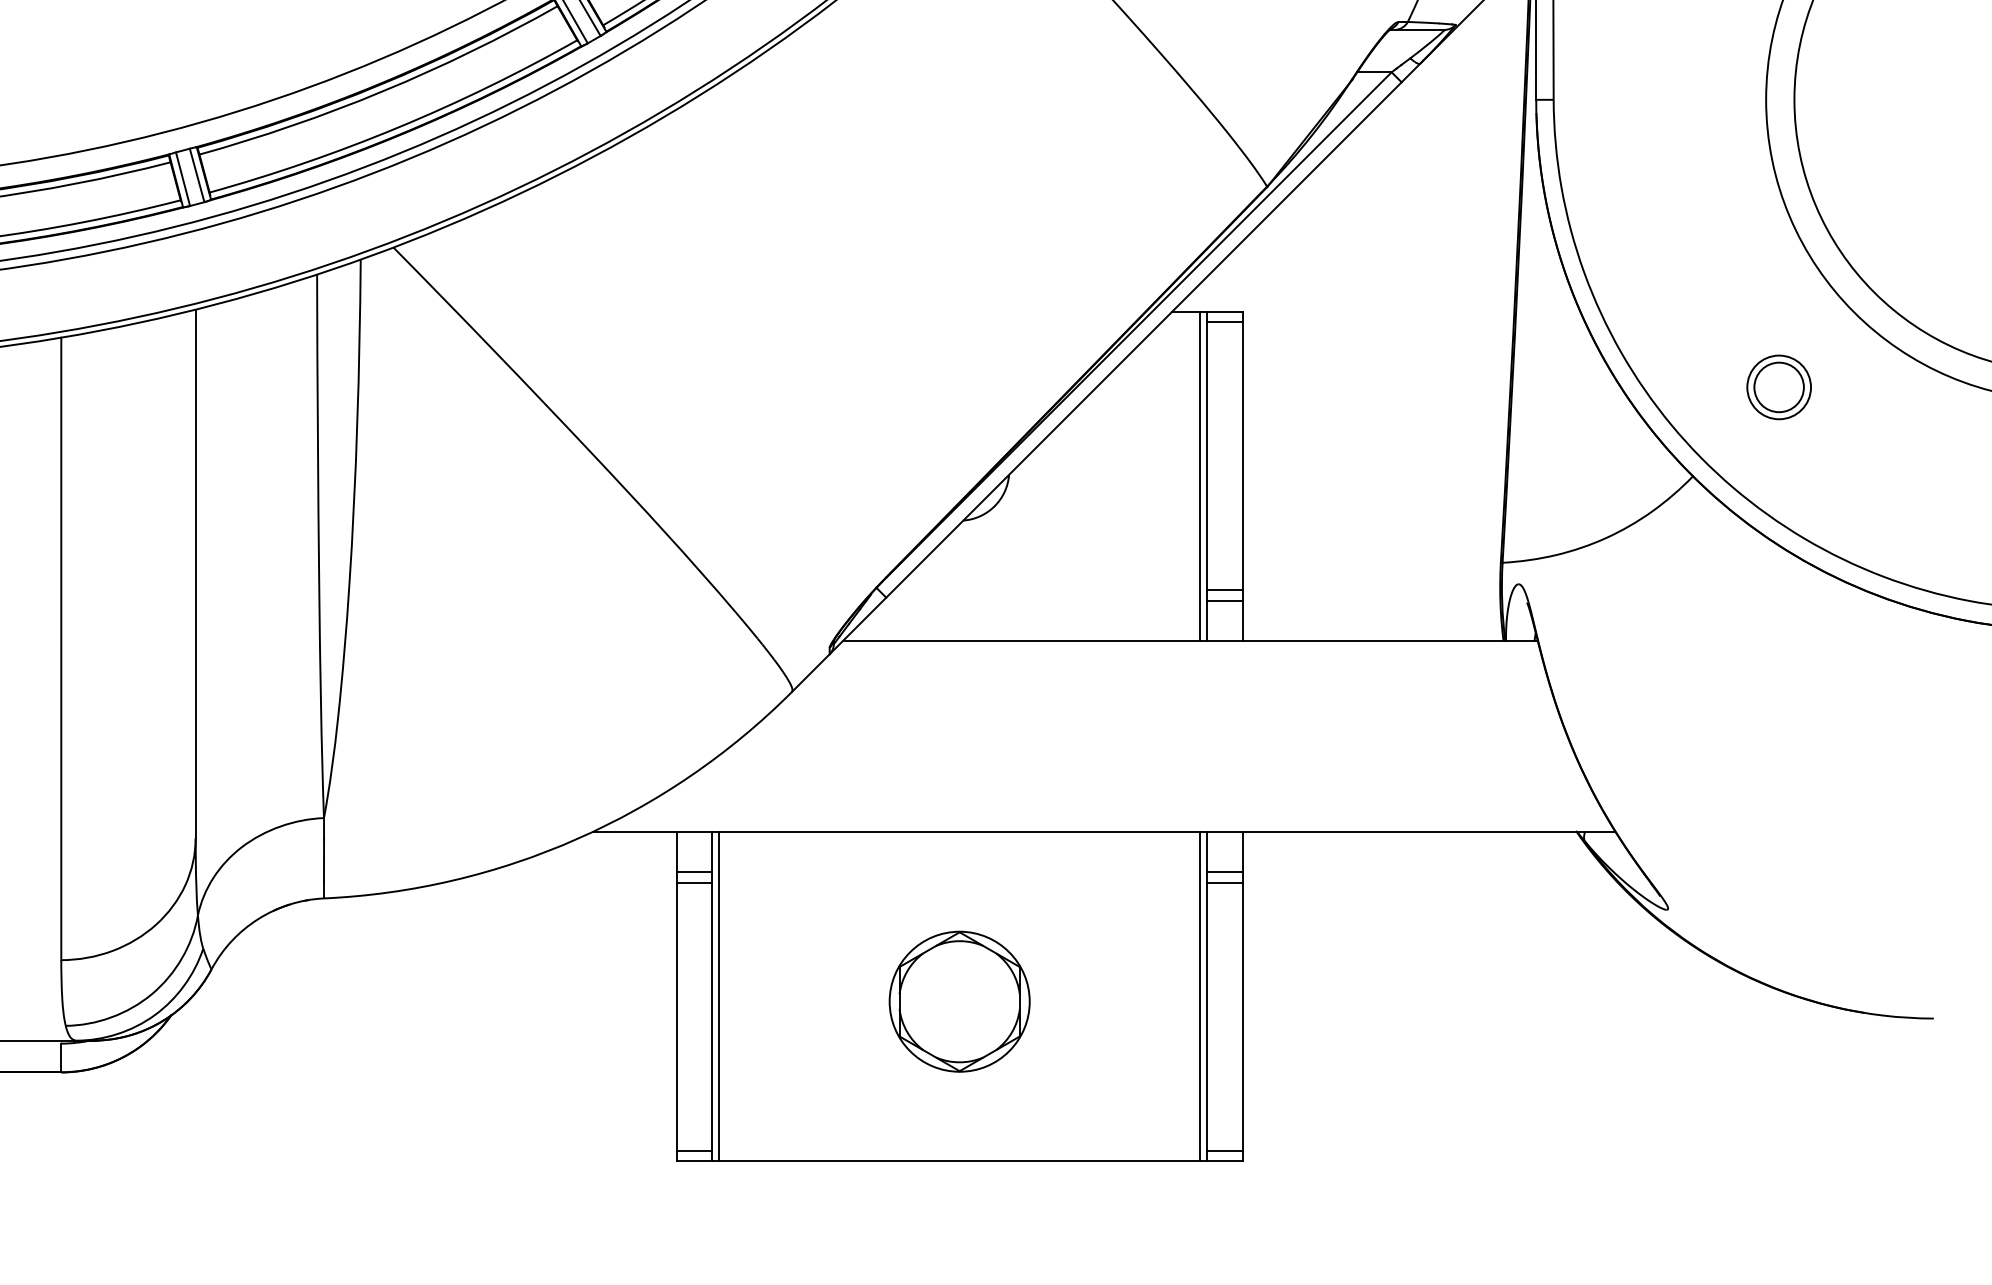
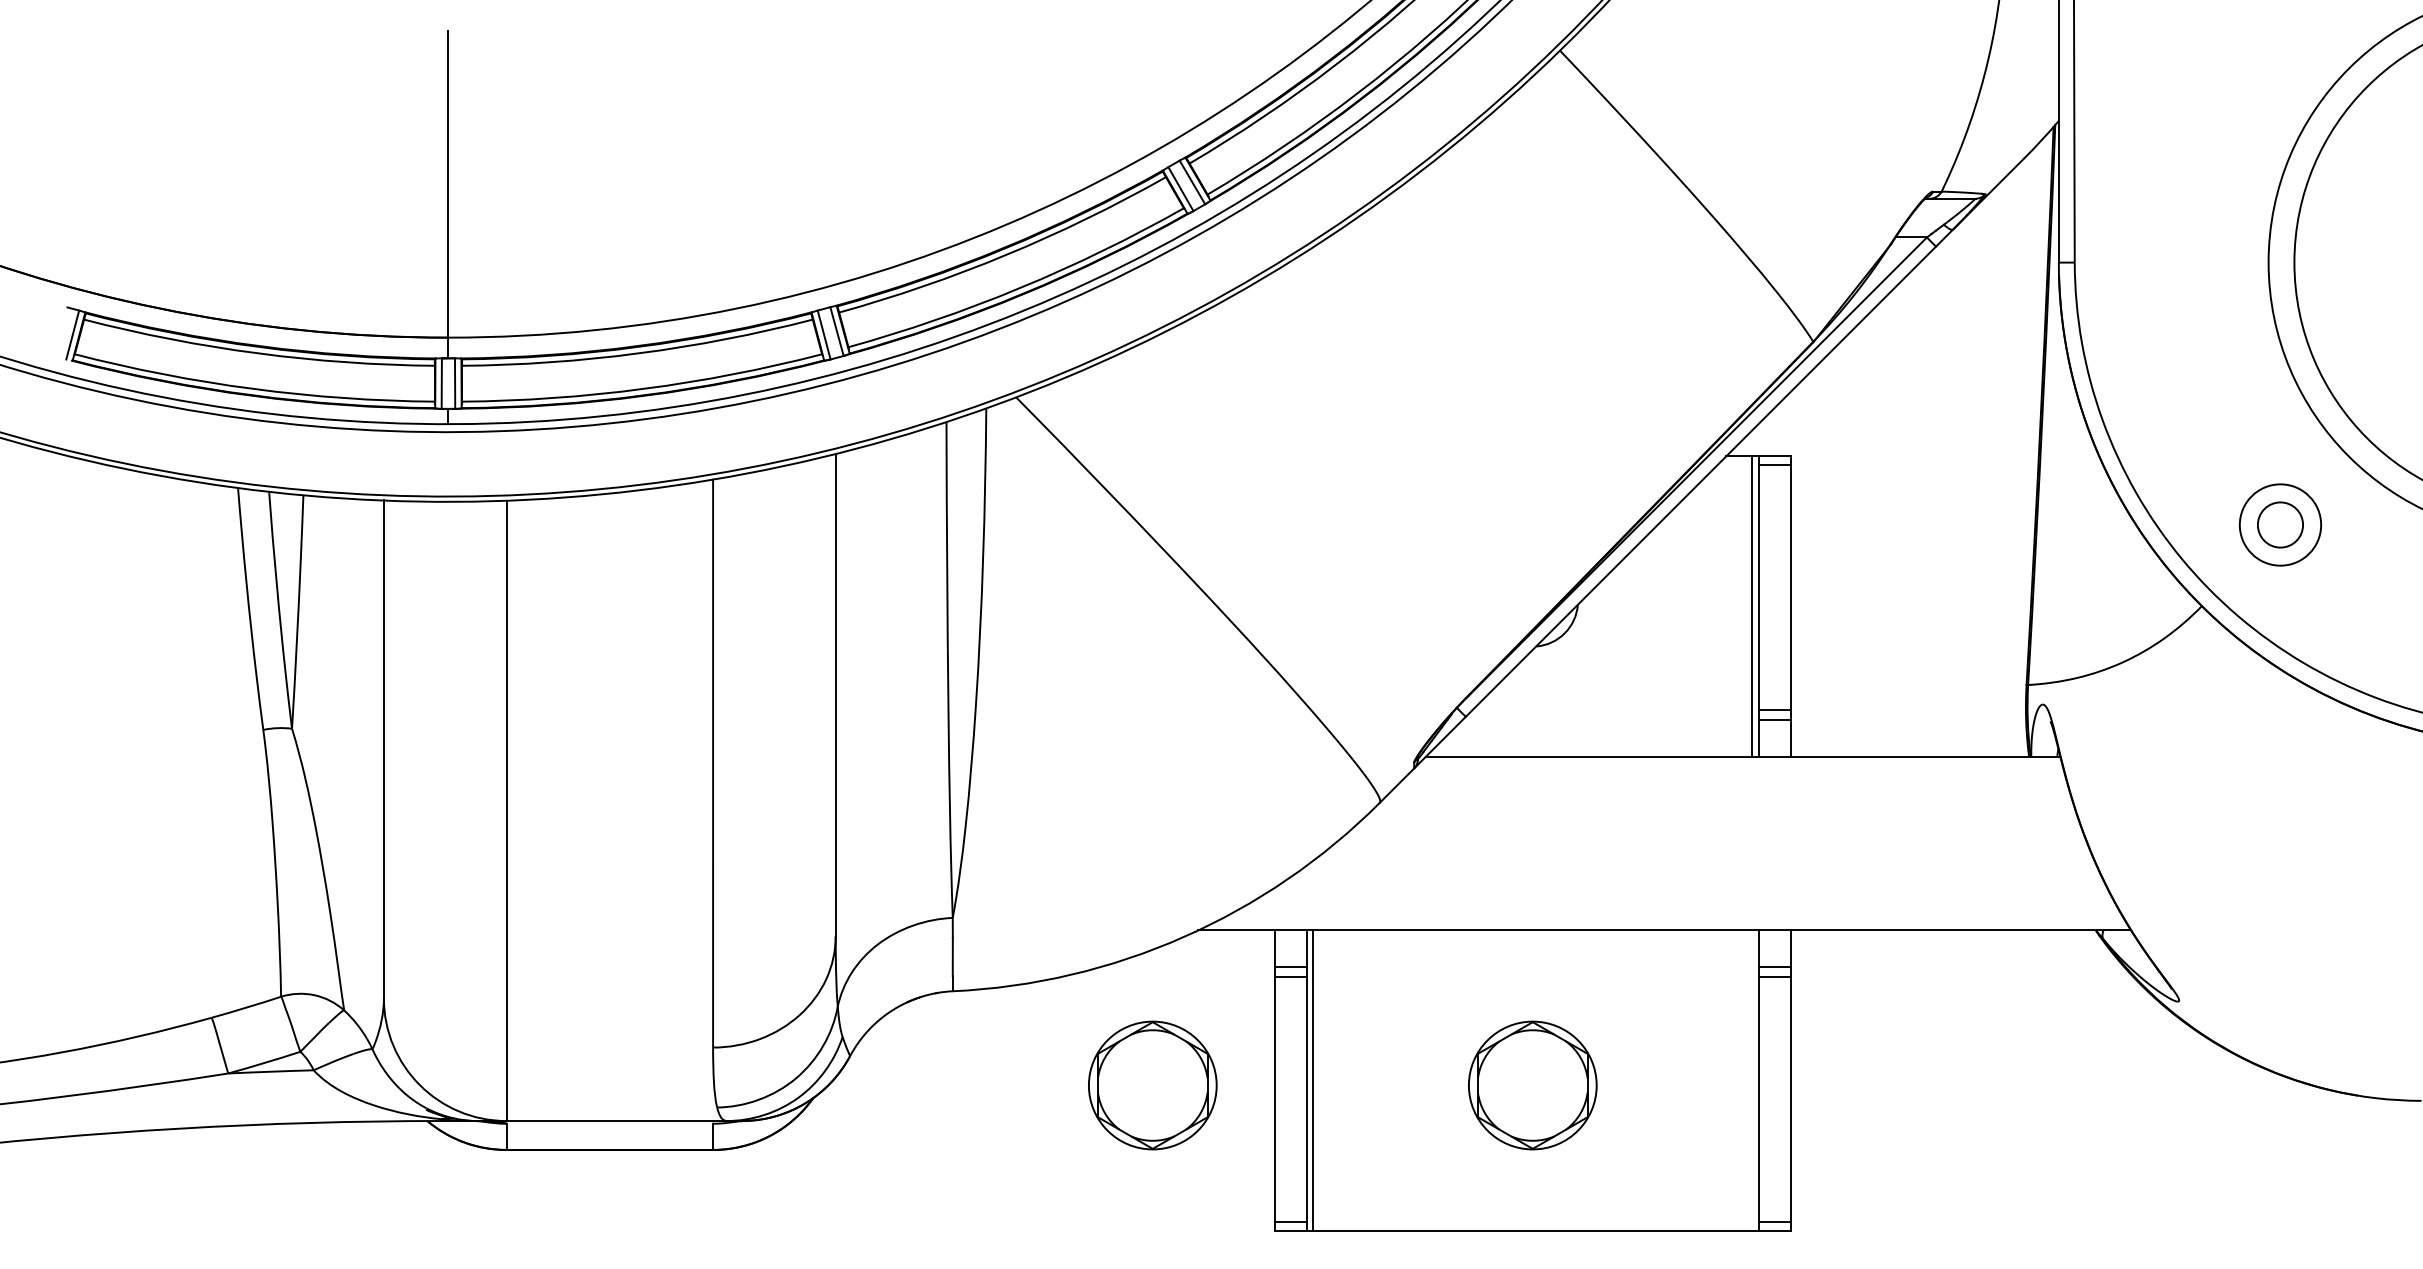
circle: (1779, 386) -> (2280, 524), size x1.4
line: (1200, 996) -> (1752, 1080), removed
part: (542, 1001) -> (1152, 1085), added

